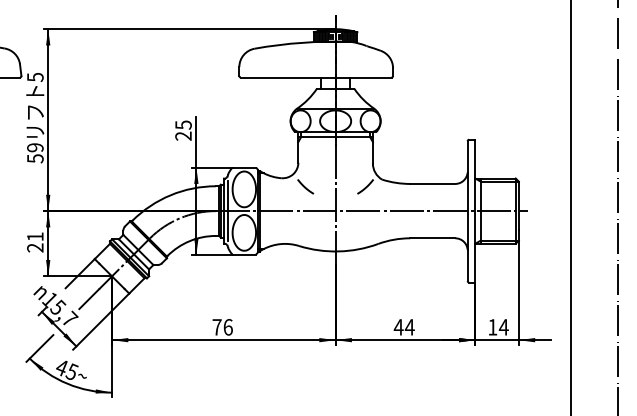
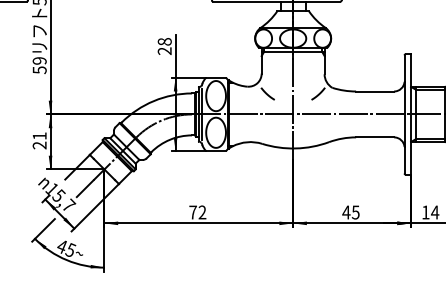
text: (183, 124) -> (164, 41), 25 -> 28
text: (227, 327) -> (201, 212), 76 -> 72
text: (409, 327) -> (355, 212), 44 -> 45

